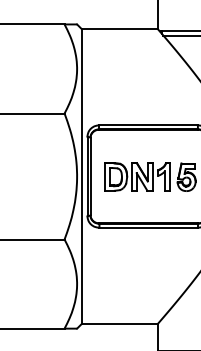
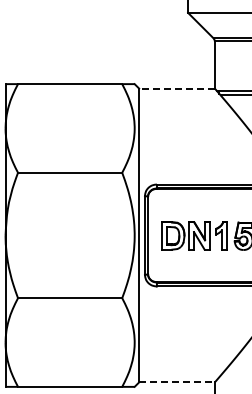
line: (119, 28) -> (176, 88), solid -> dashed
line: (119, 324) -> (176, 382), solid -> dashed

